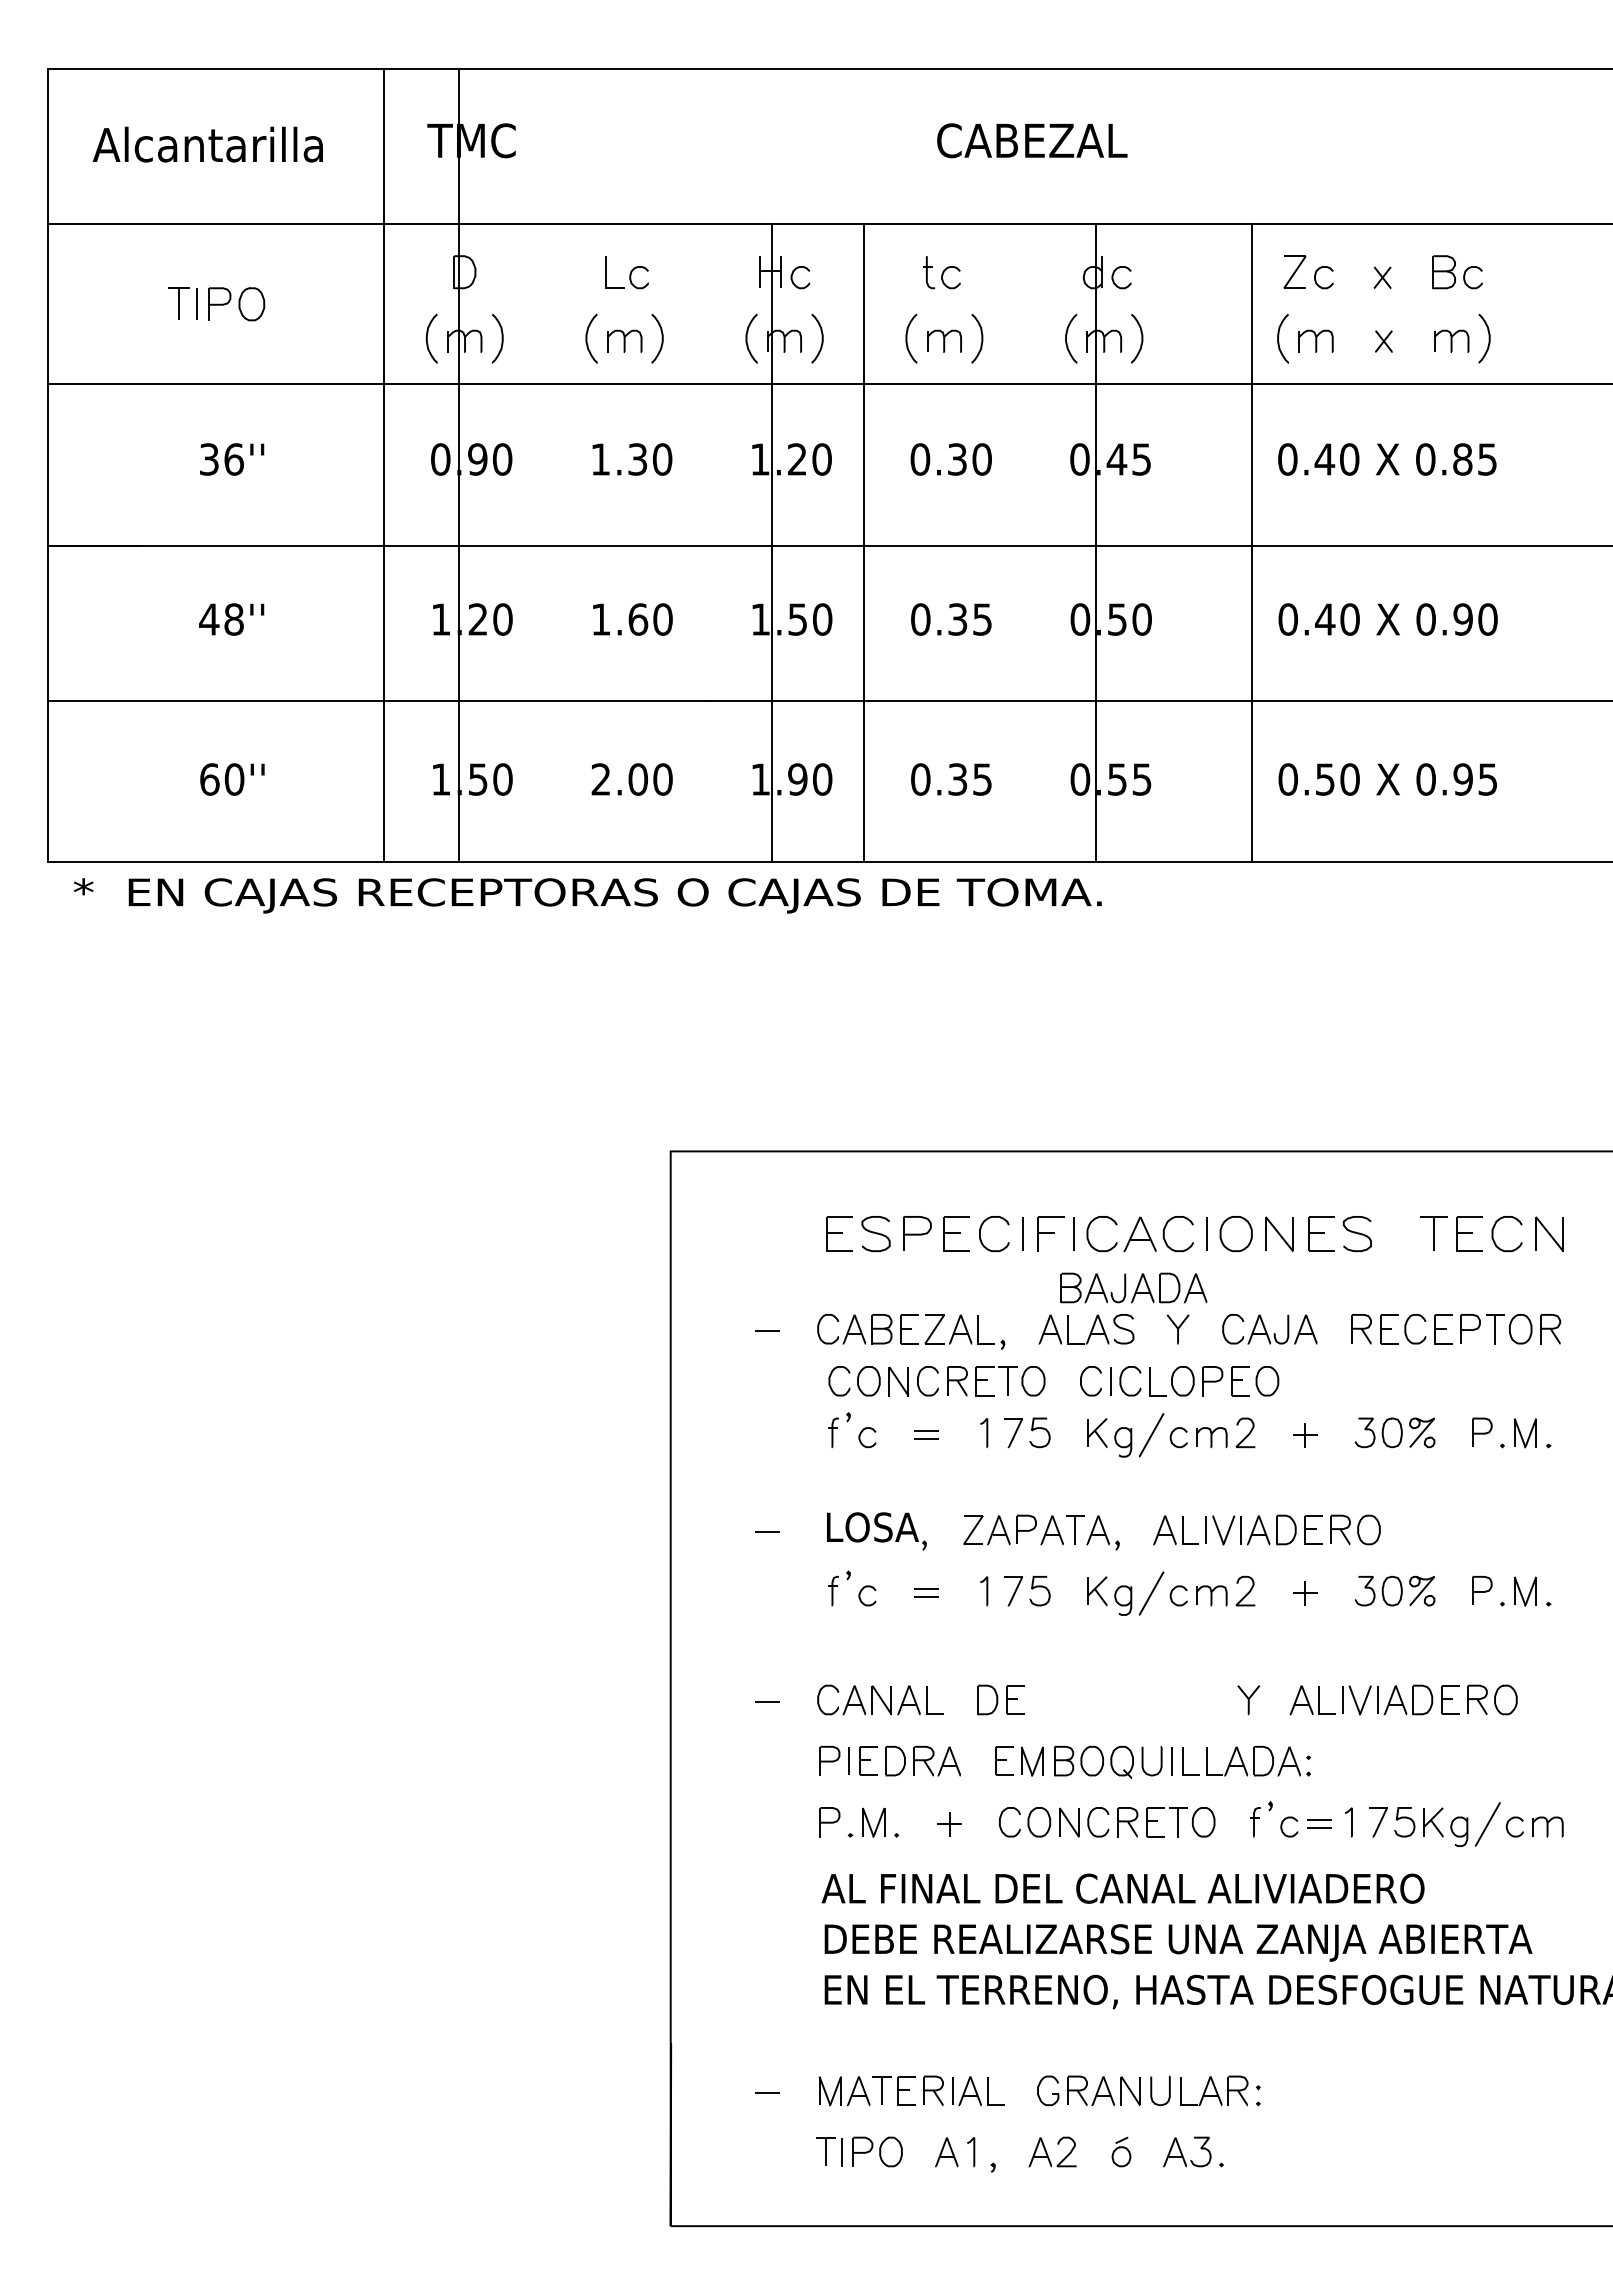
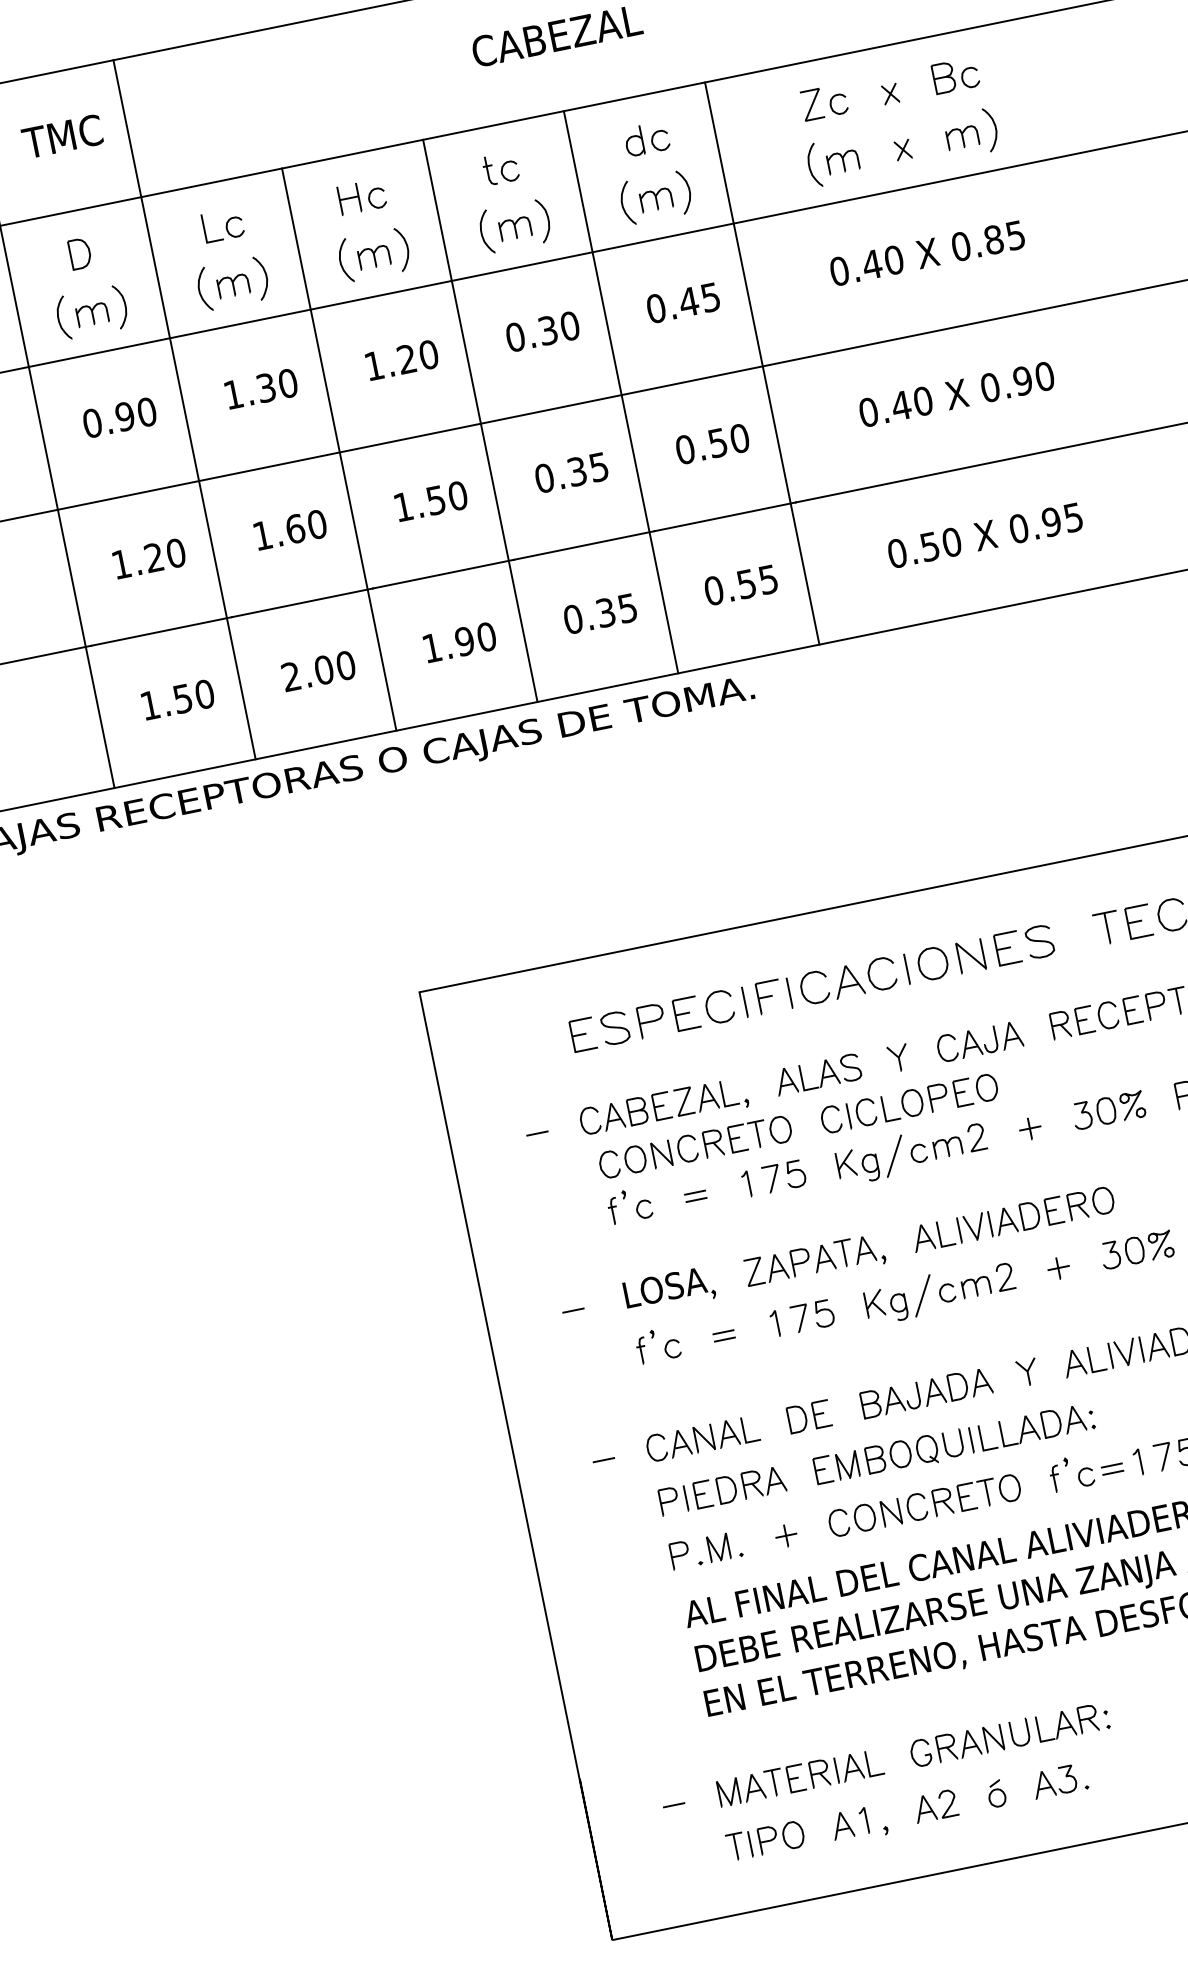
line: (458, 464) -> (184, 409), moved
line: (771, 542) -> (339, 449), moved
line: (1096, 542) -> (621, 391), moved
line: (1252, 542) -> (762, 363), moved
part: (1133, 1287) -> (925, 1392), moved

